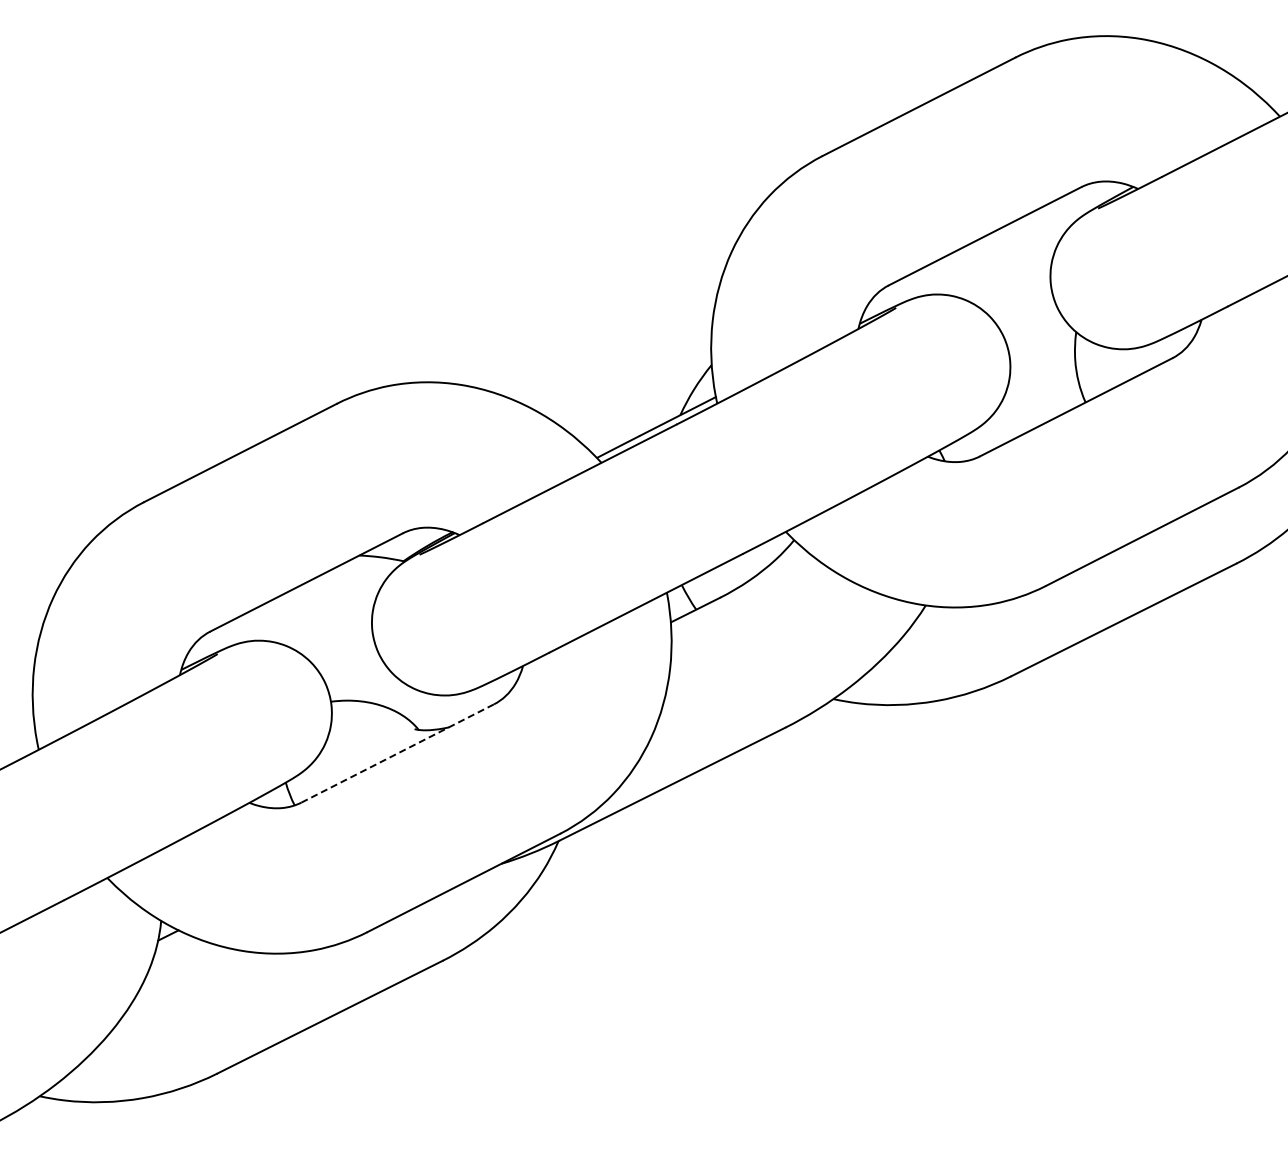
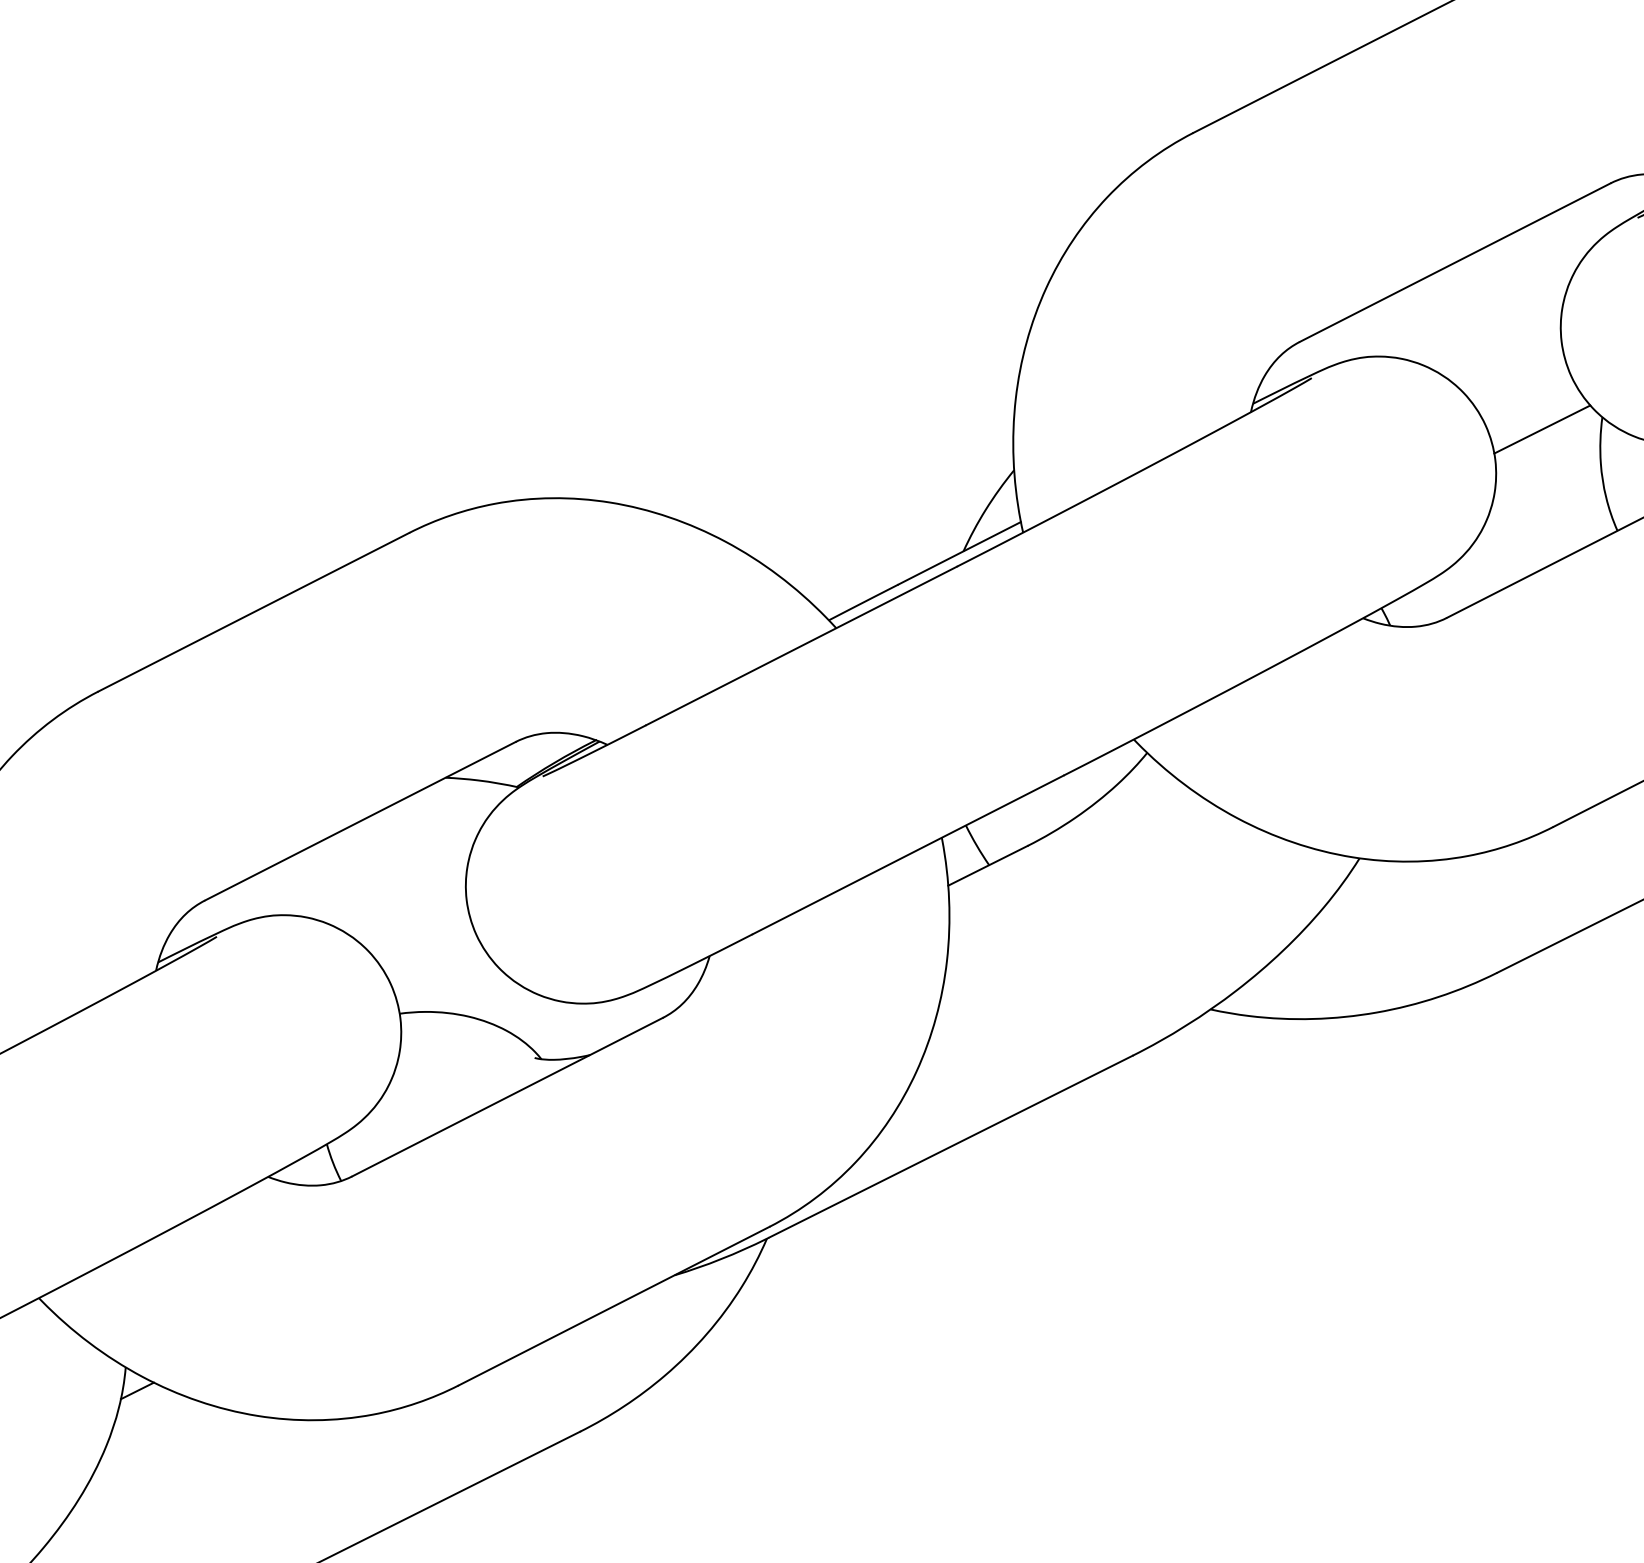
line: (1038, 339) -> (1541, 429), added
line: (398, 753) -> (508, 1097), dashed -> solid

